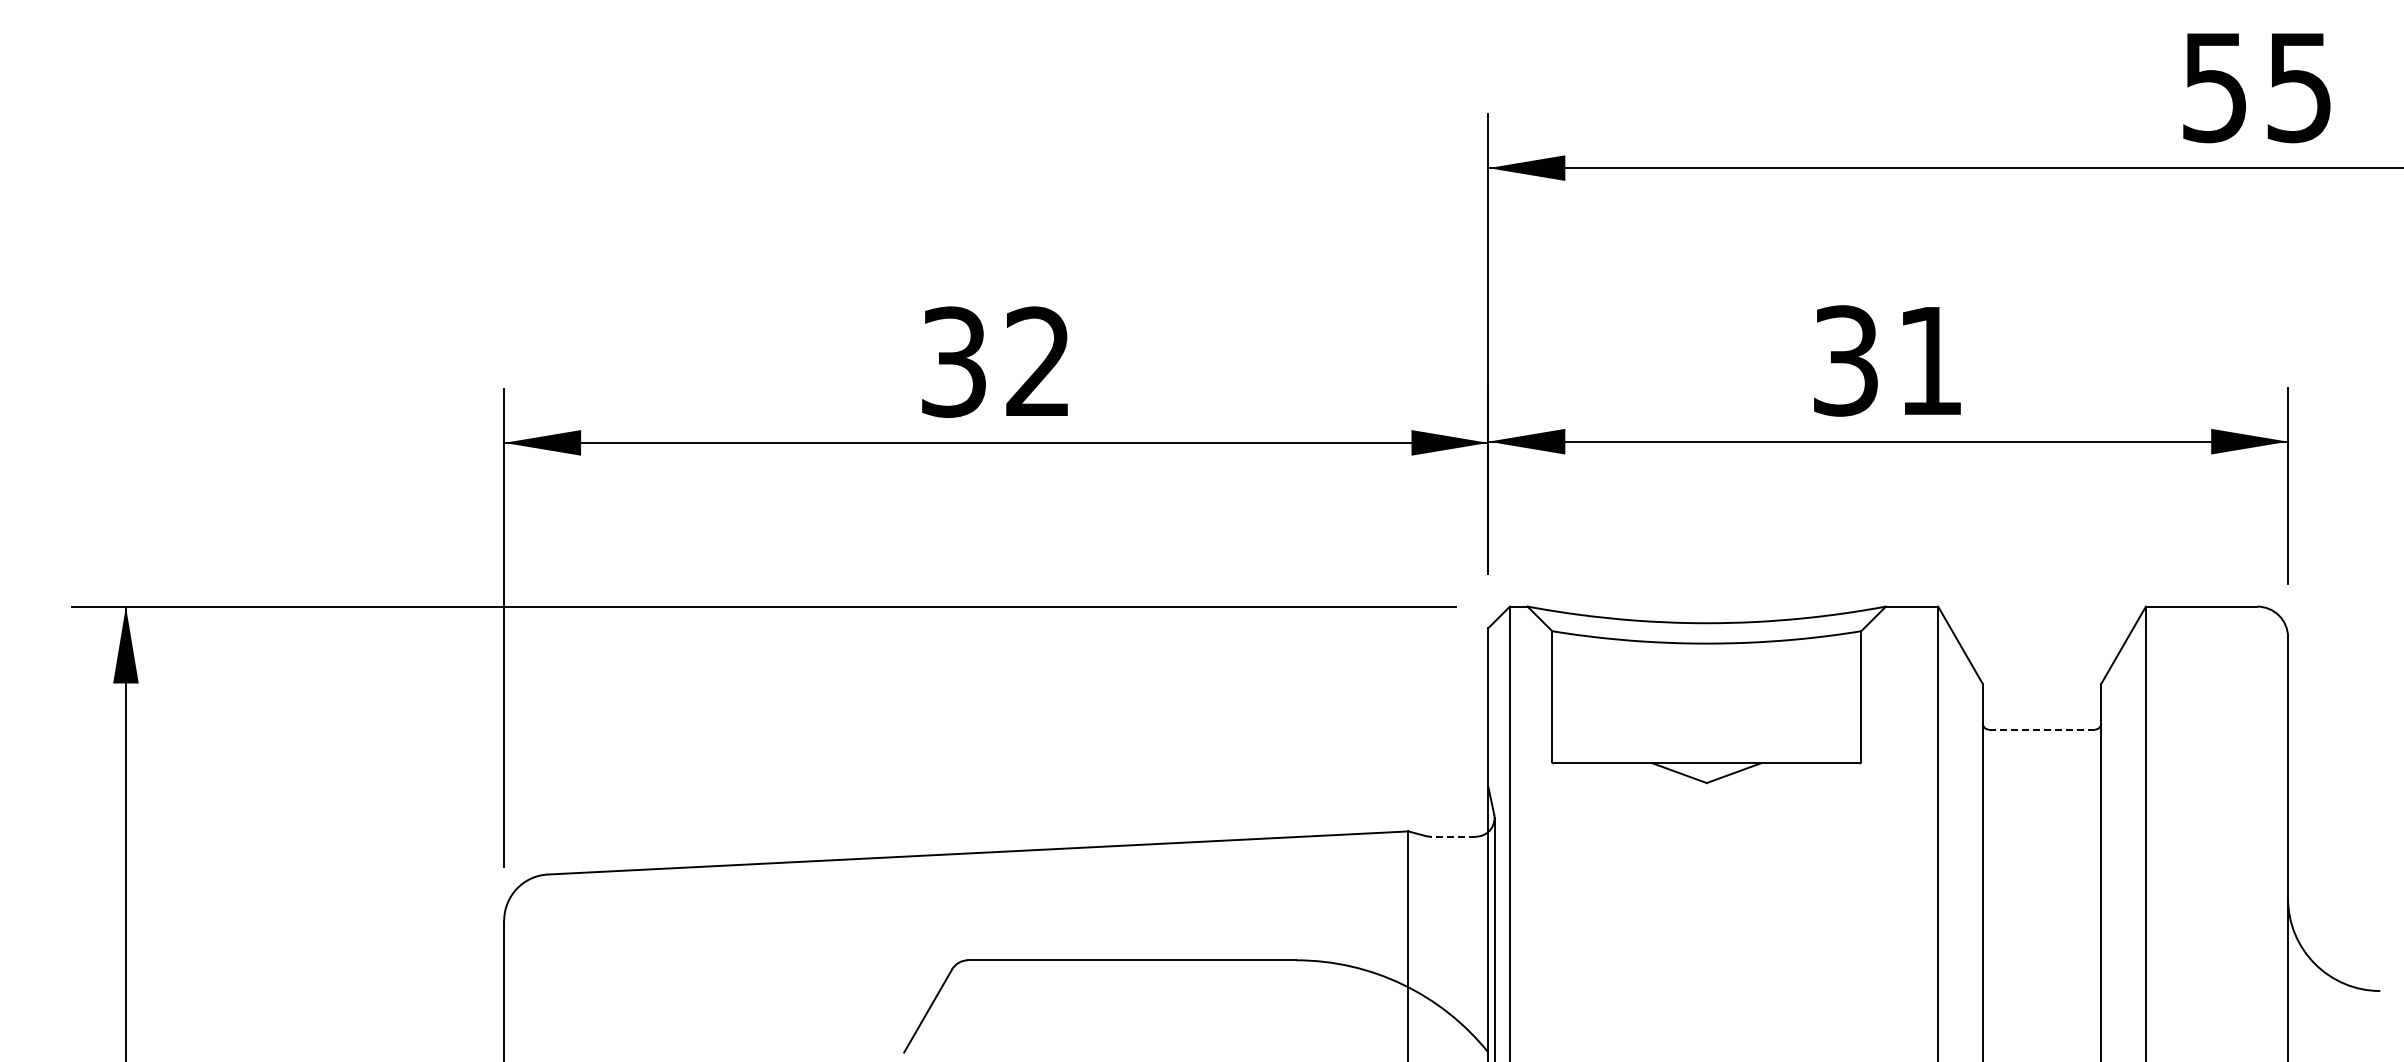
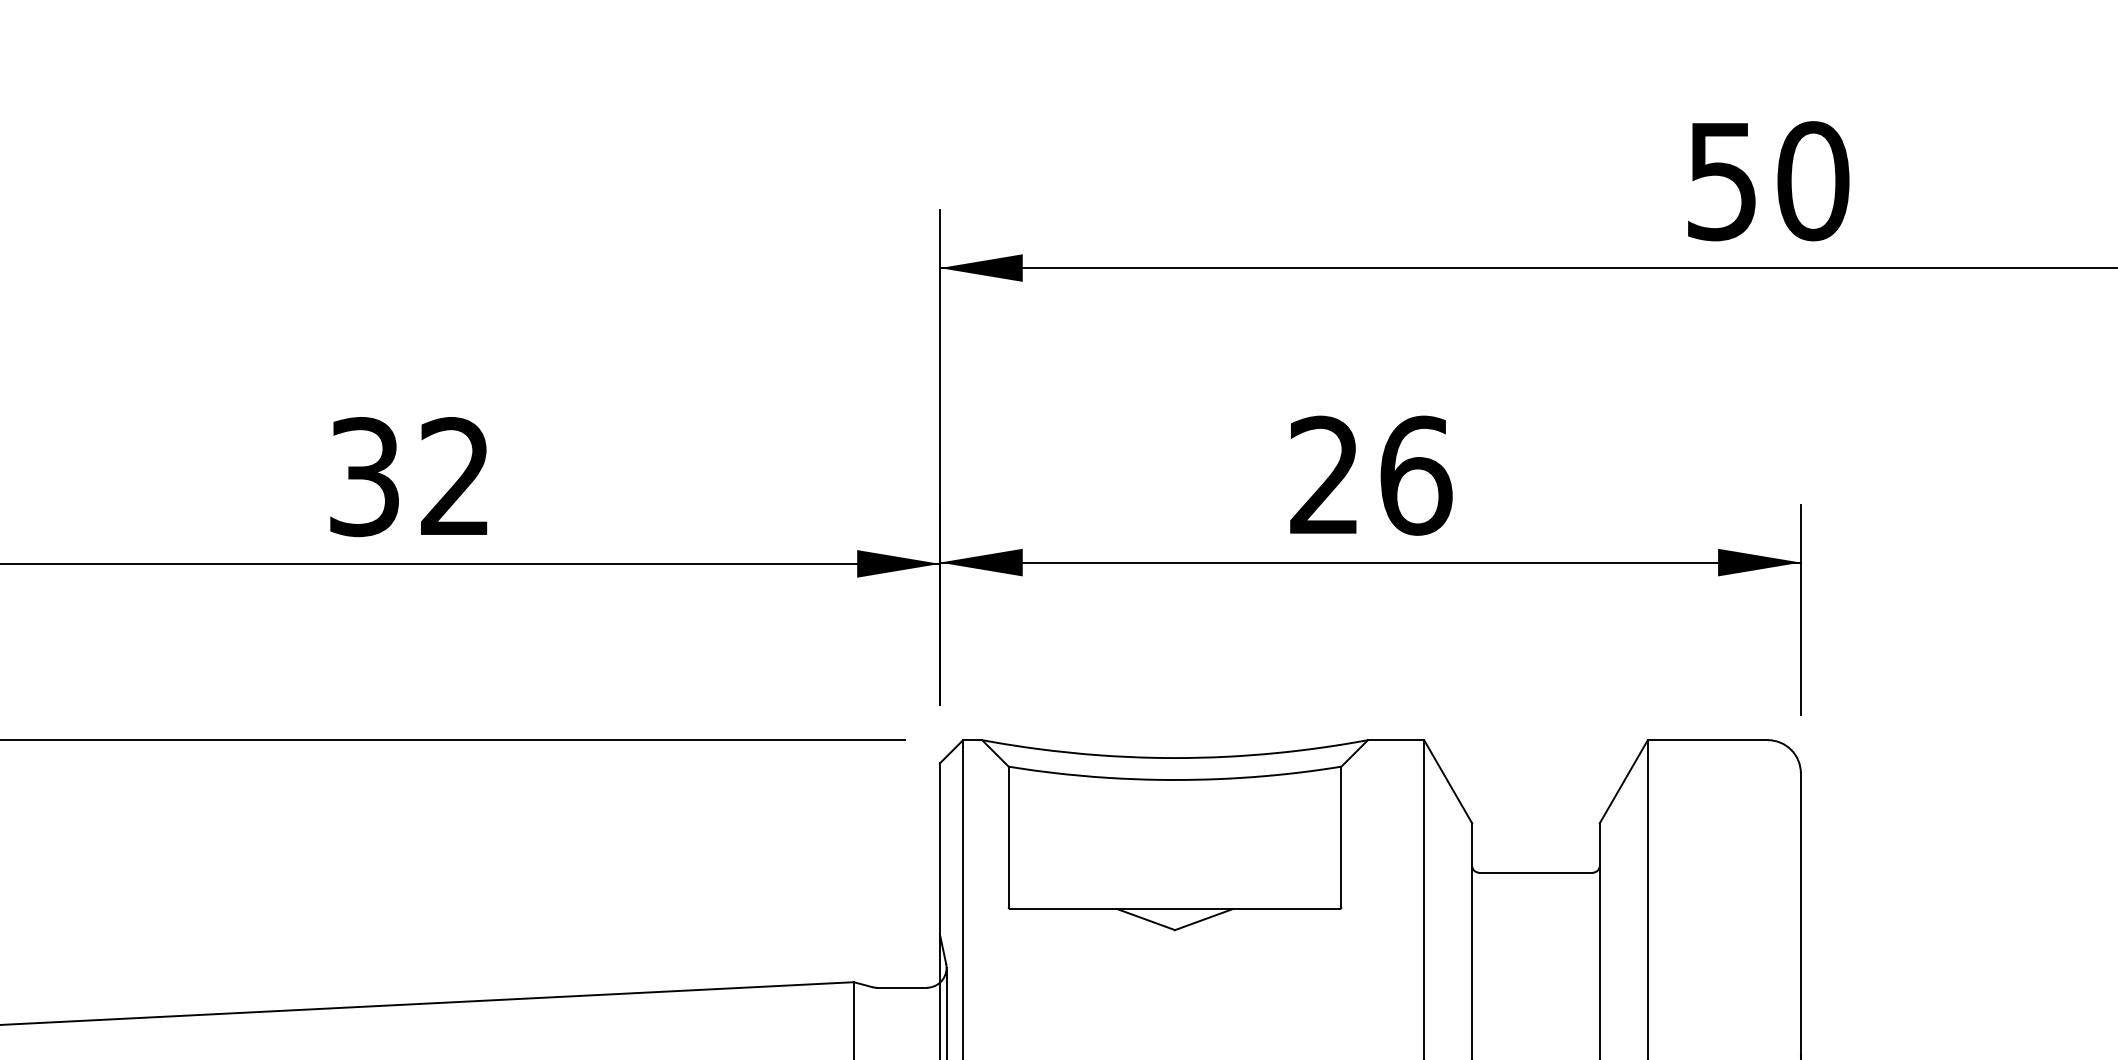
text: (2299, 87) -> (1813, 181), 55 -> 50
text: (1888, 360) -> (1370, 475), 31 -> 26
line: (2041, 729) -> (1535, 872), dashed -> solid
line: (1453, 836) -> (902, 987), dashed -> solid

